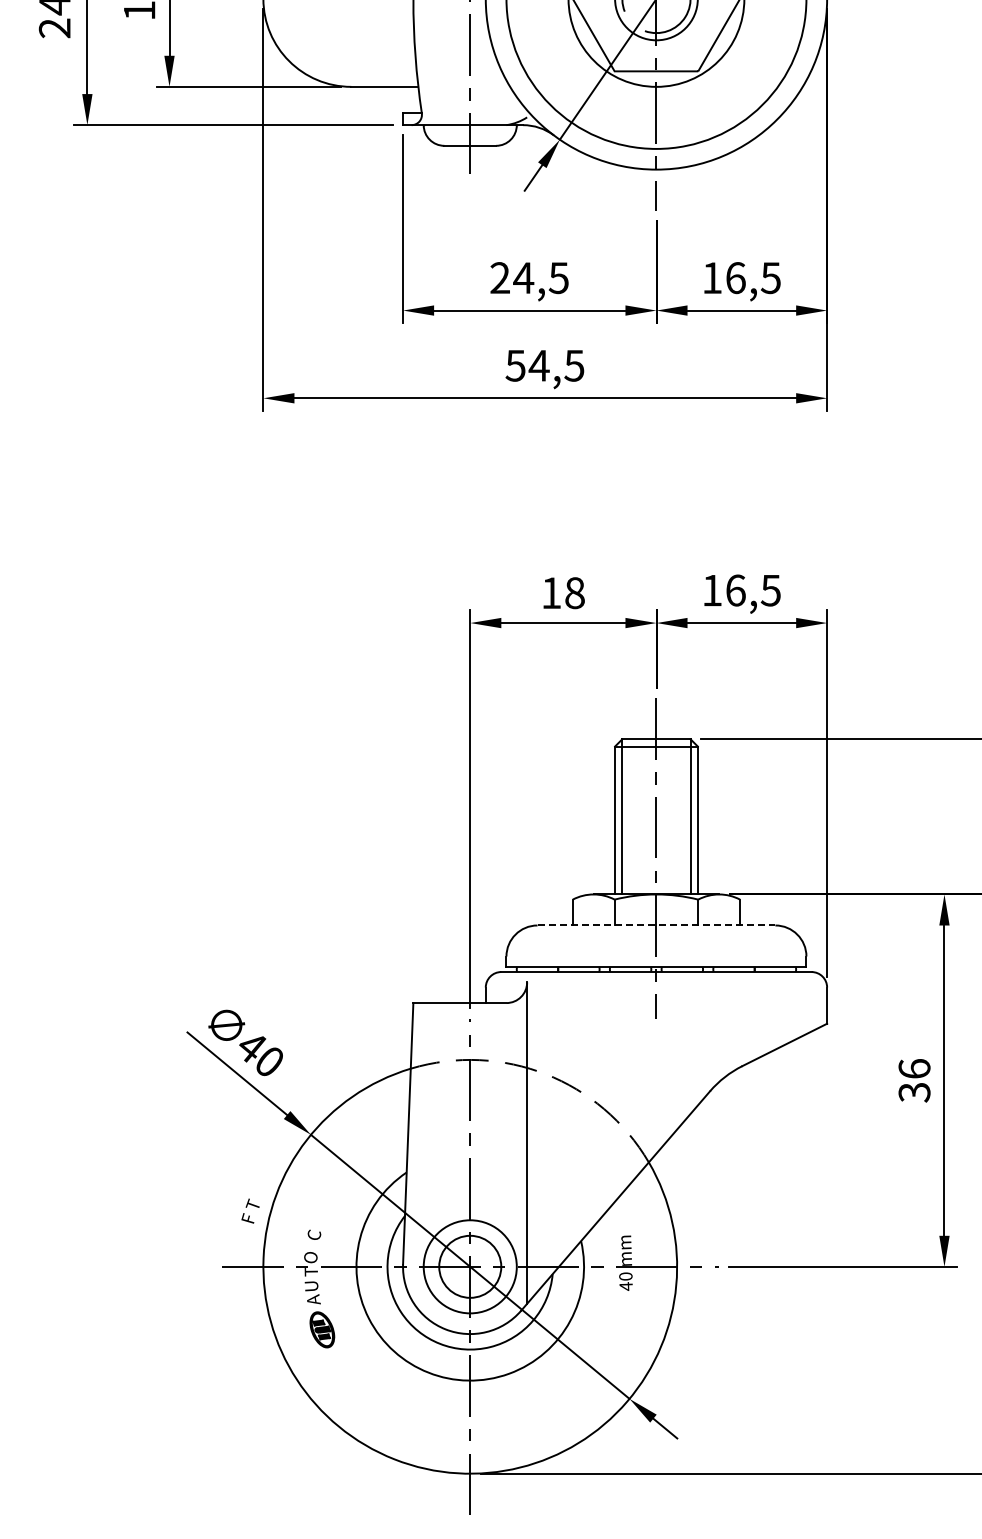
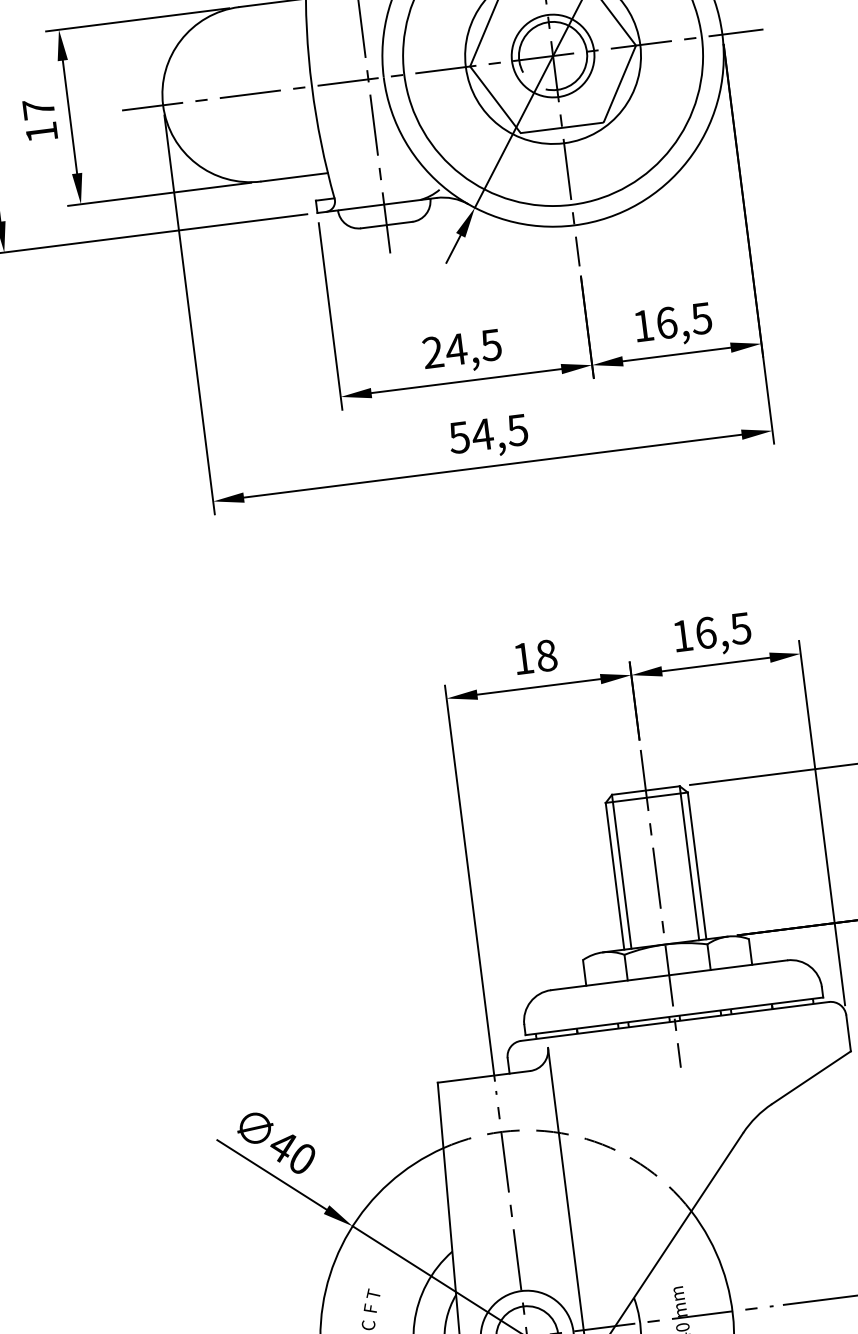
line: (656, 925) -> (669, 975), dashed -> solid
text: (250, 1210) -> (371, 1300), moved

